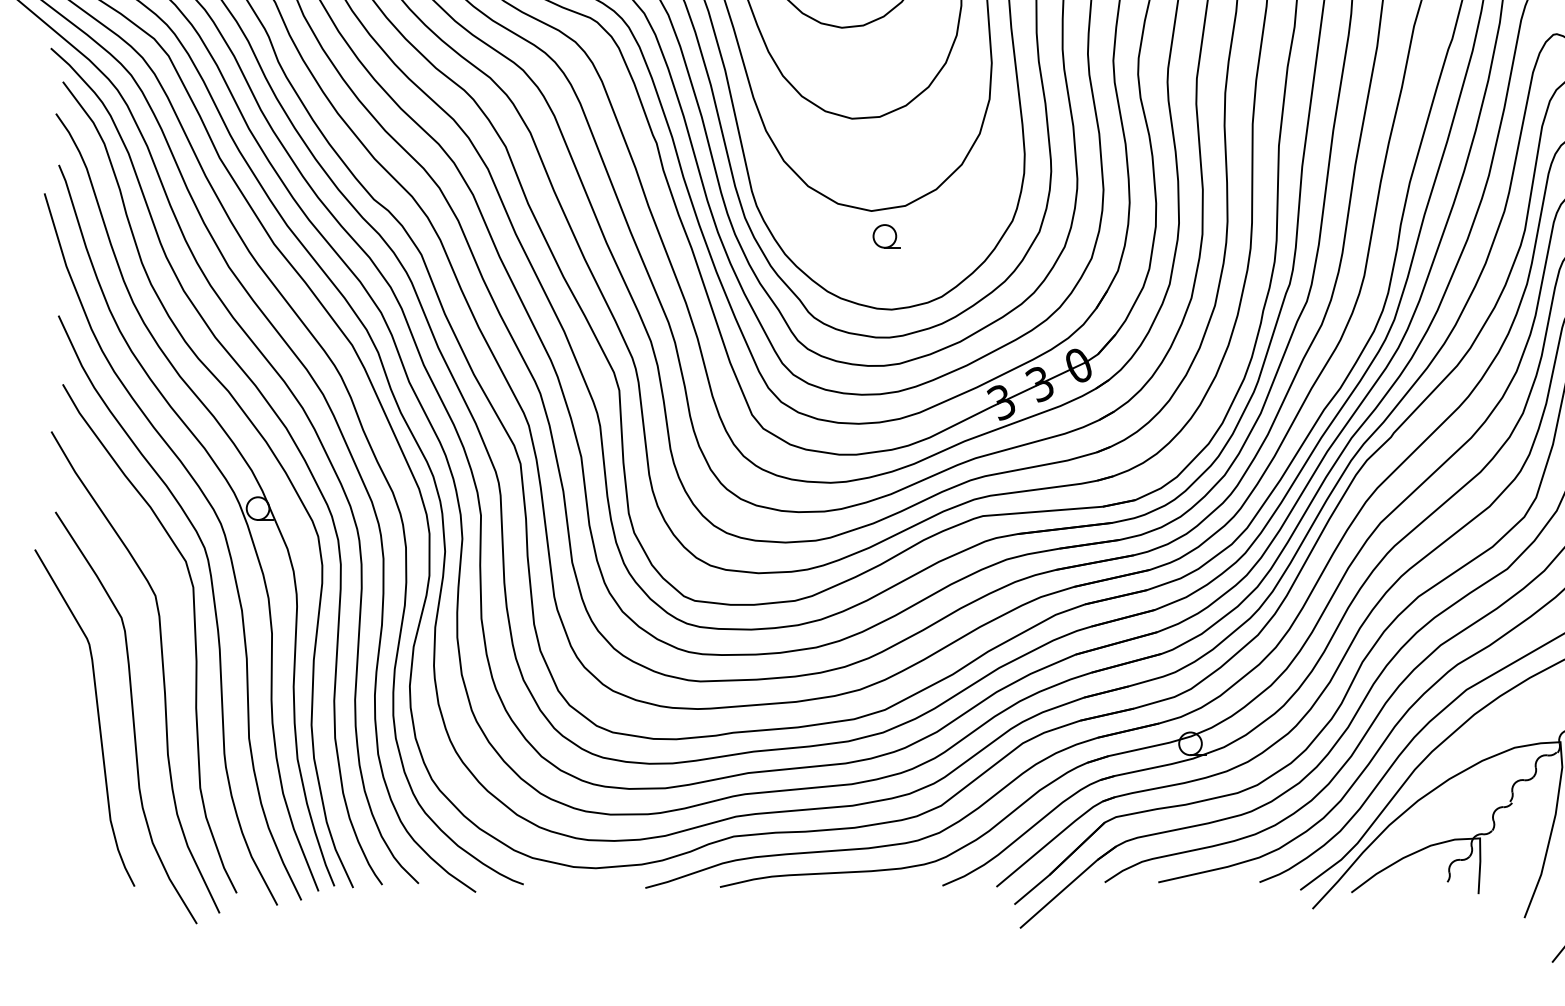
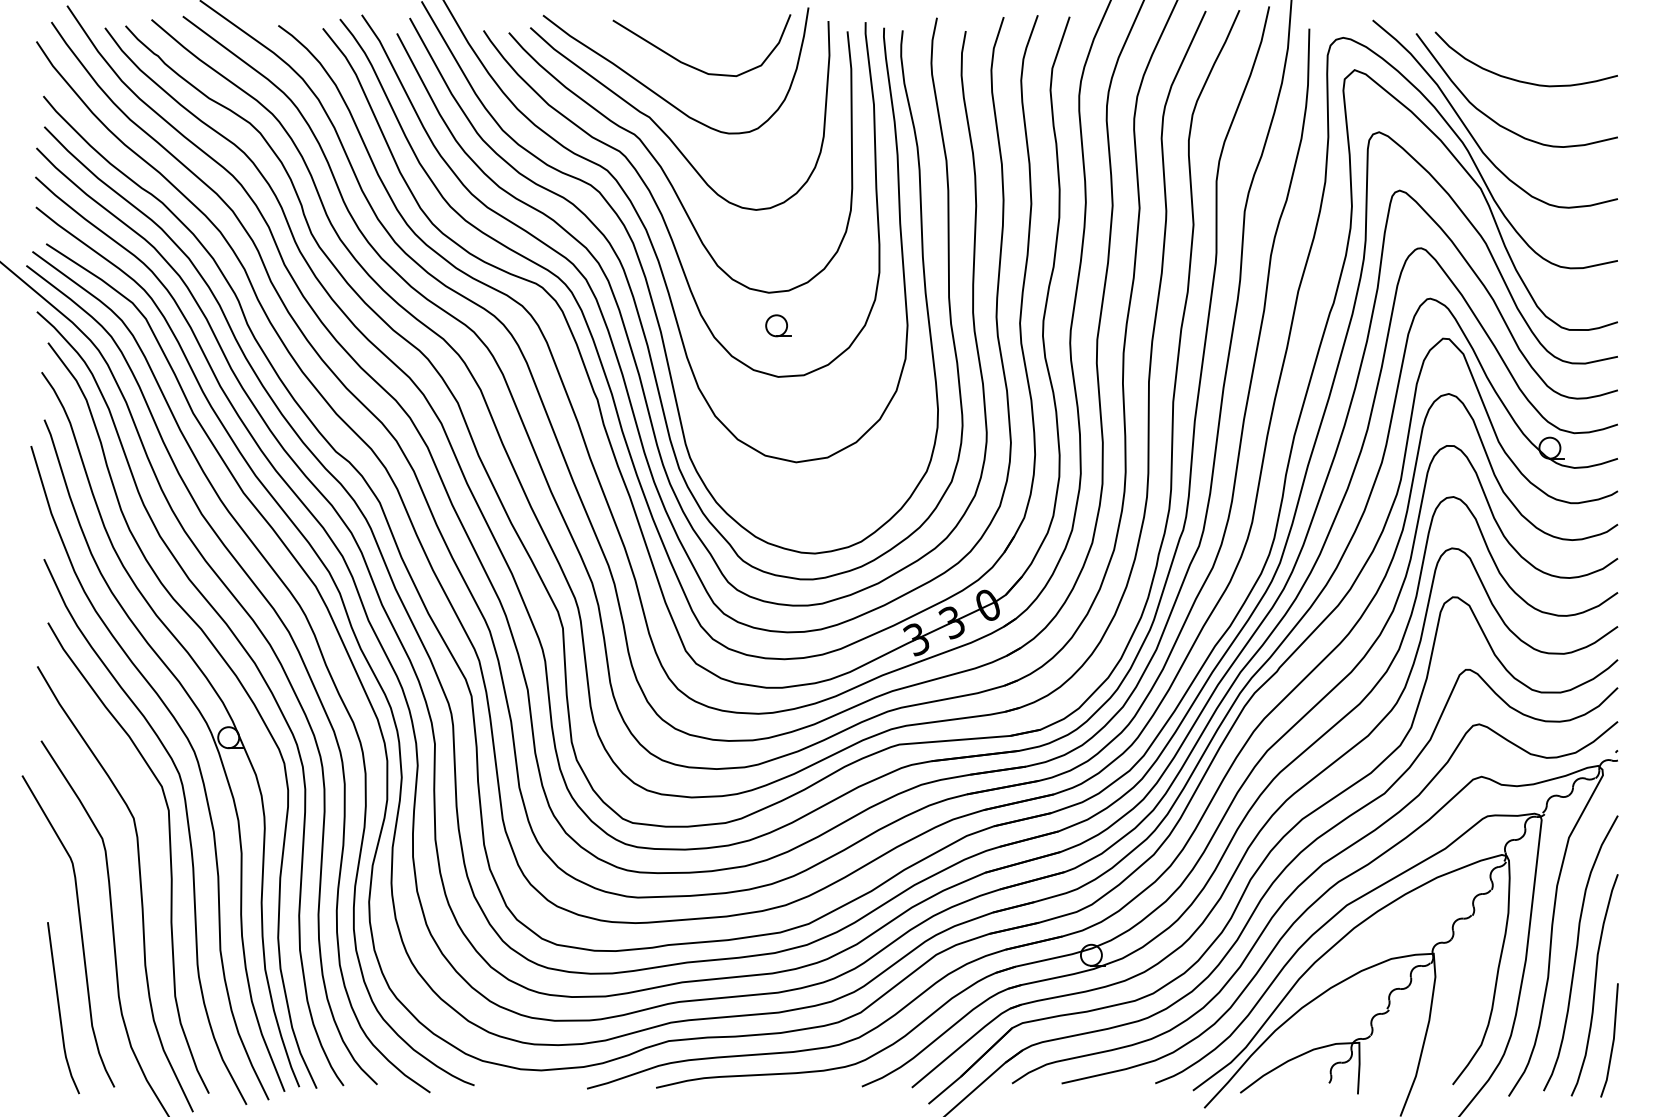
part: (886, 236) -> (778, 325), moved
line: (76, 801) -> (60, 1008), added

